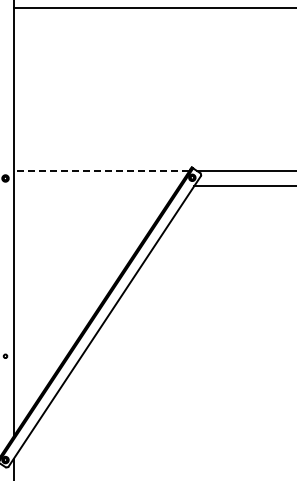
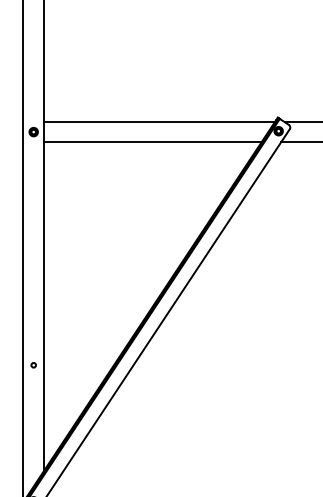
line: (101, 171) -> (159, 122), dashed -> solid
line: (96, 185) -> (153, 141), added

